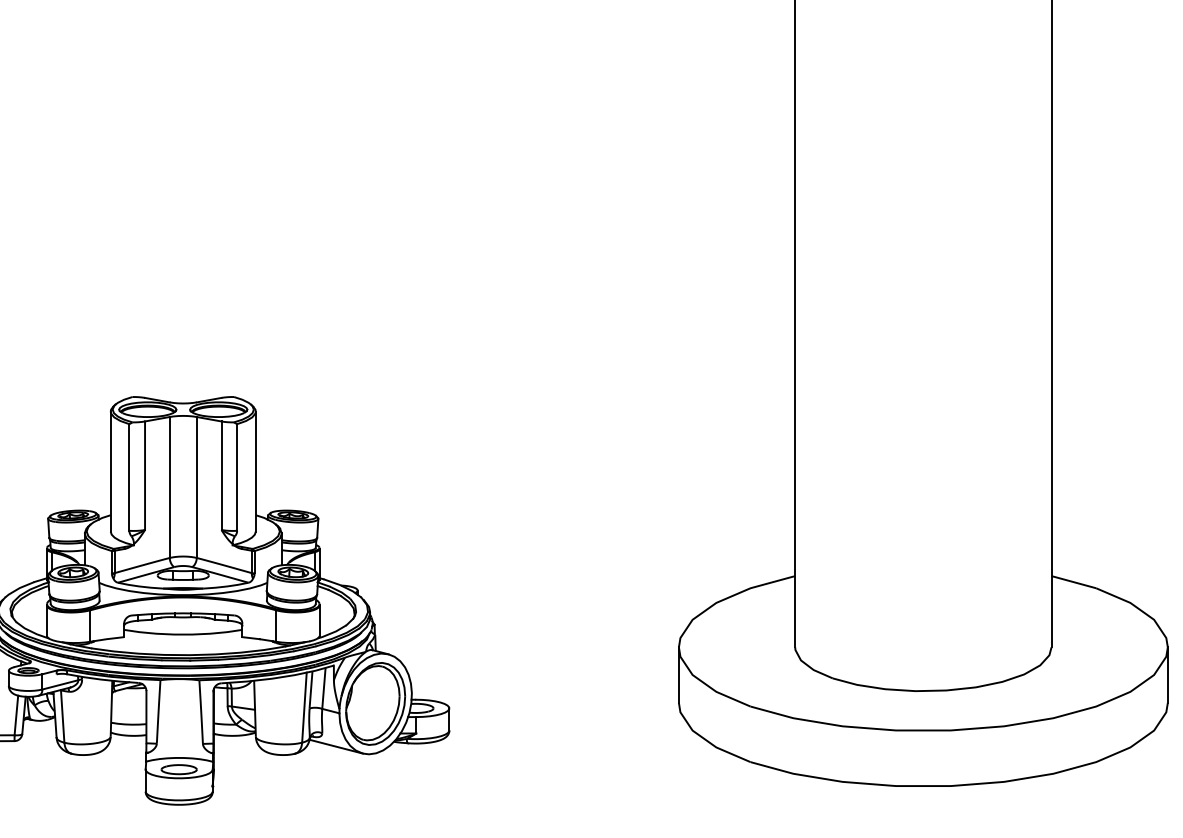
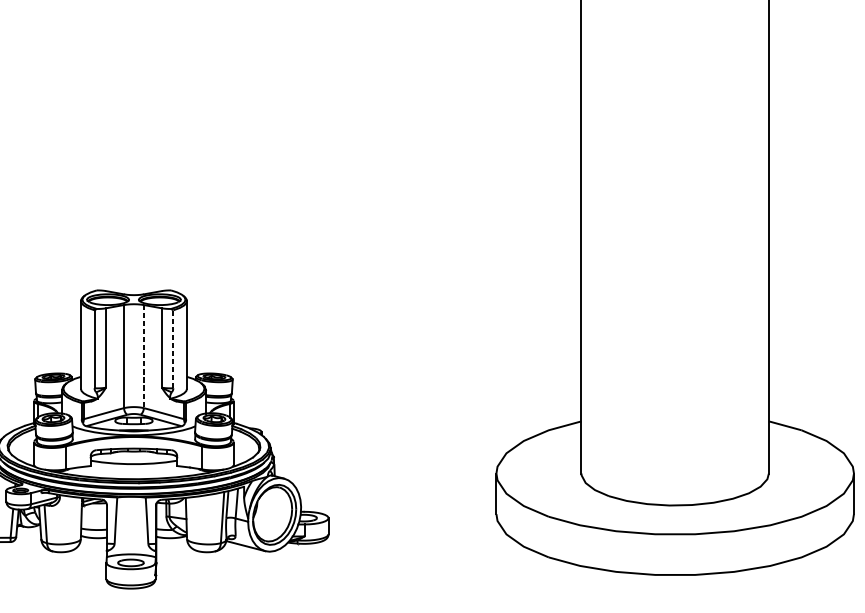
line: (237, 477) -> (173, 349), solid -> dashed
line: (196, 488) -> (143, 357), solid -> dashed

